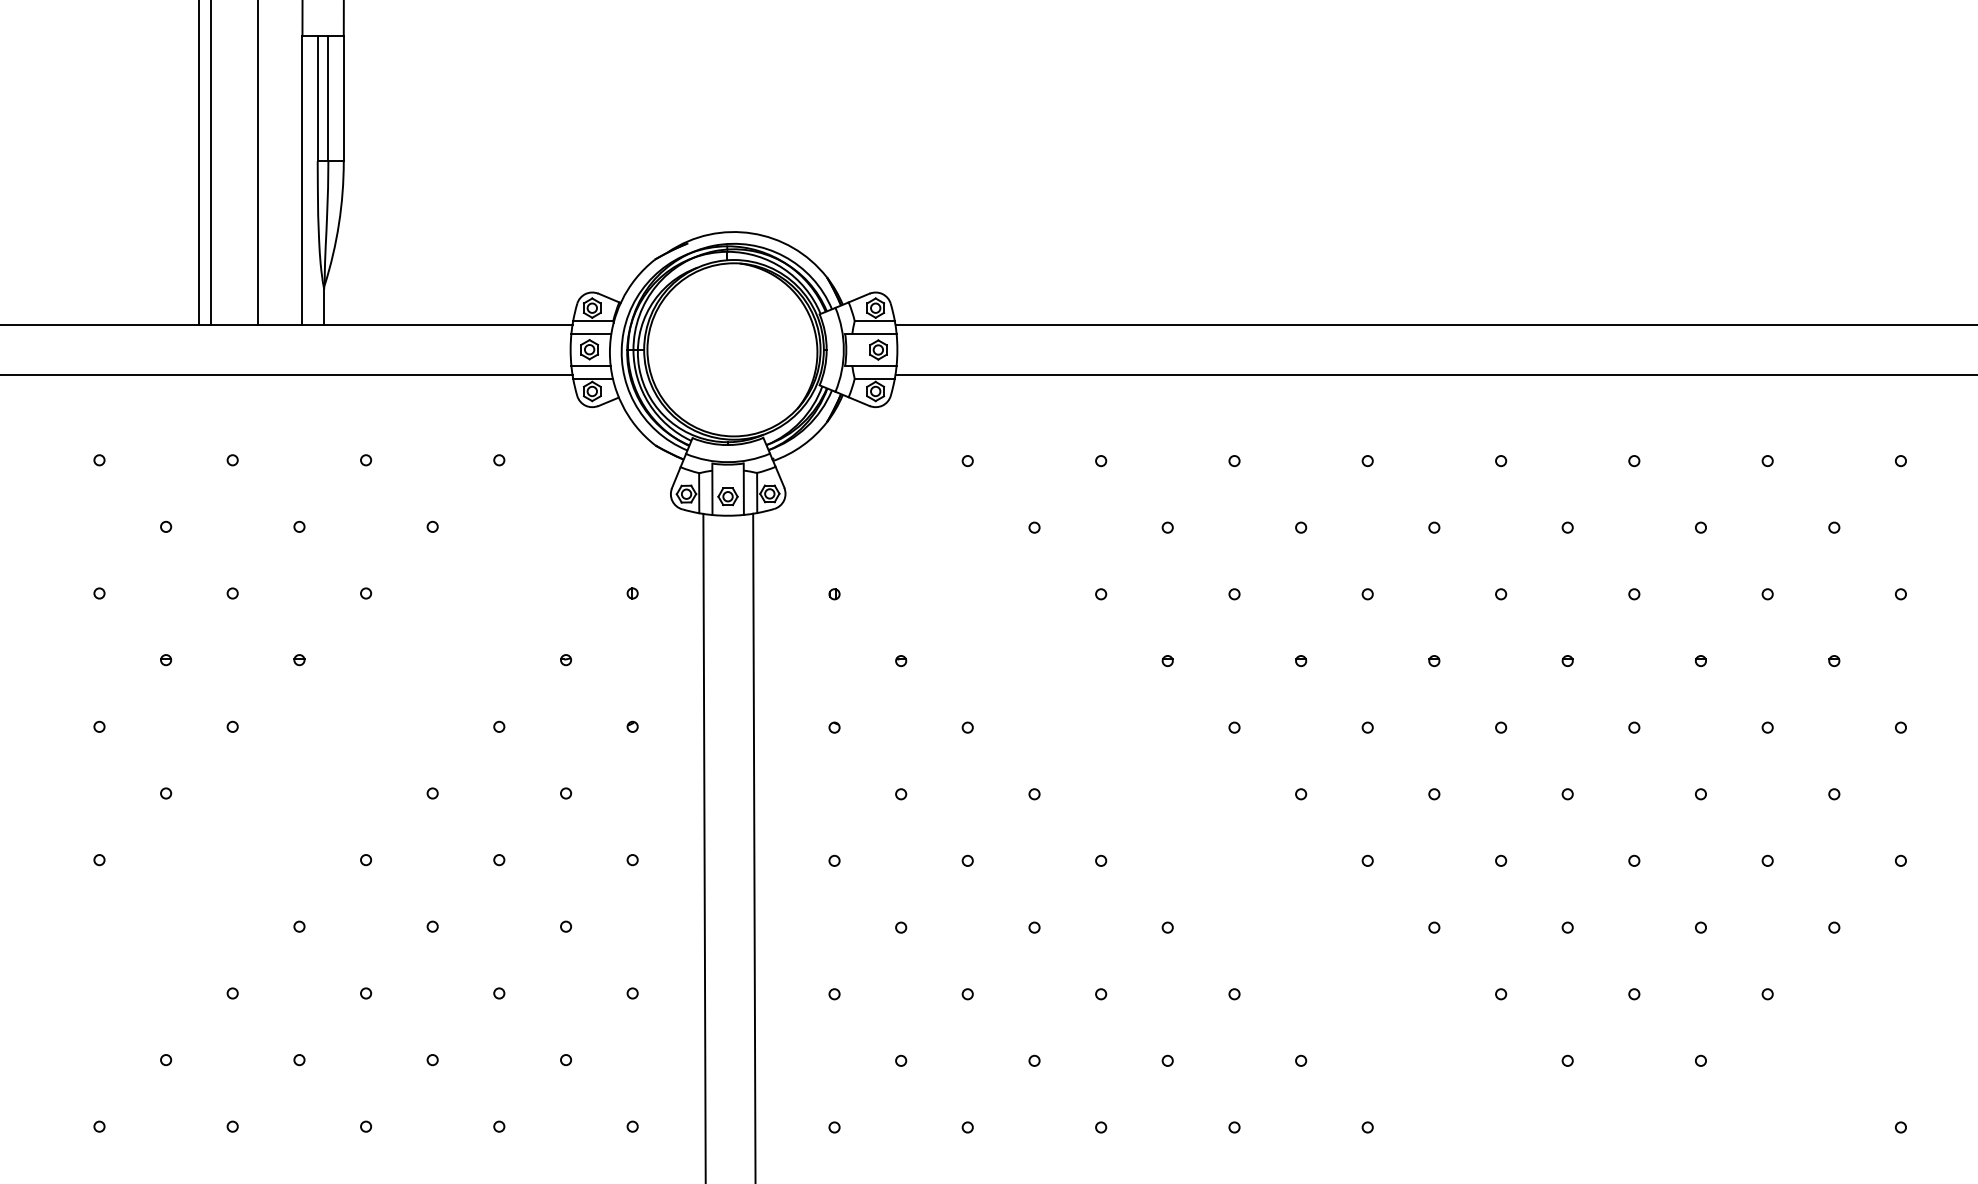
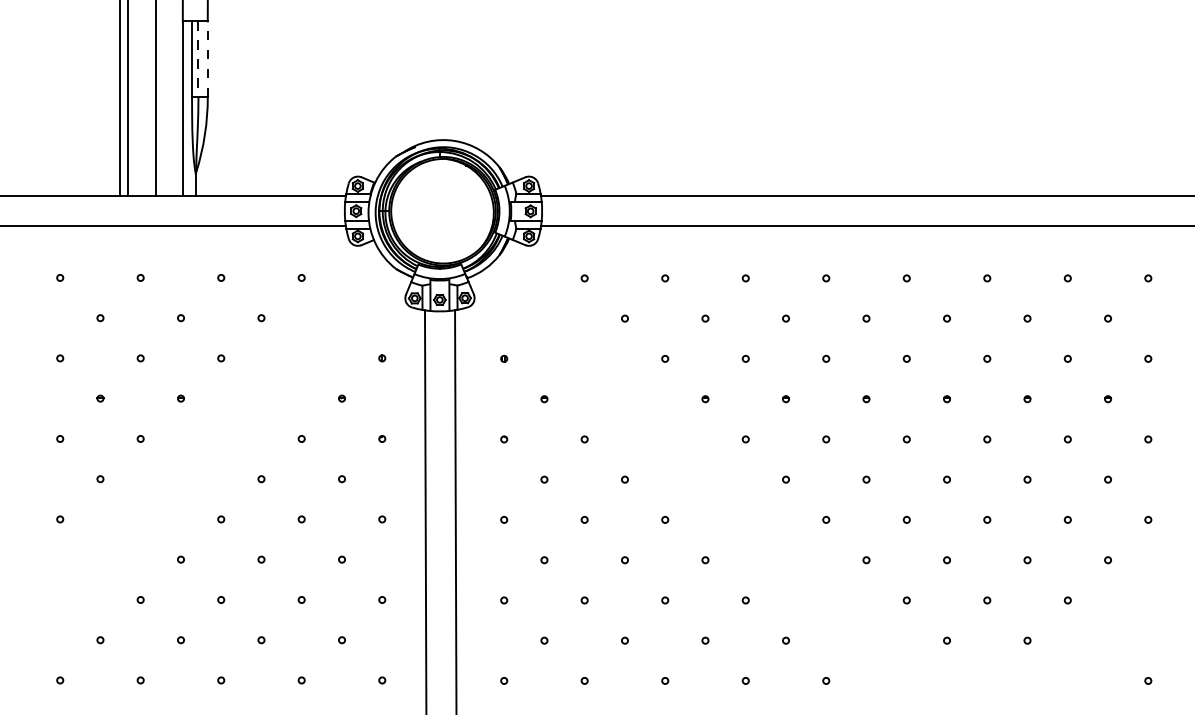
line: (328, 98) -> (198, 59), solid -> dashed
line: (343, 98) -> (207, 59), solid -> dashed

